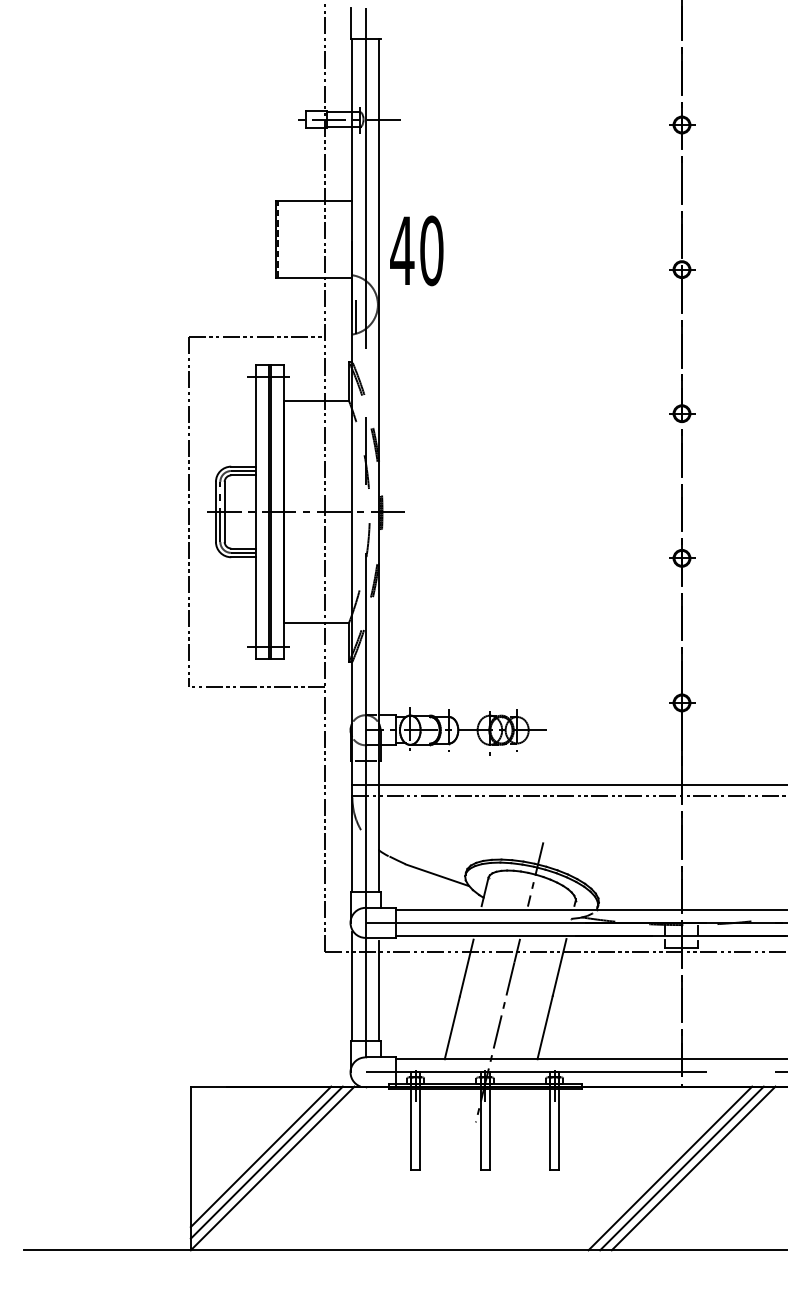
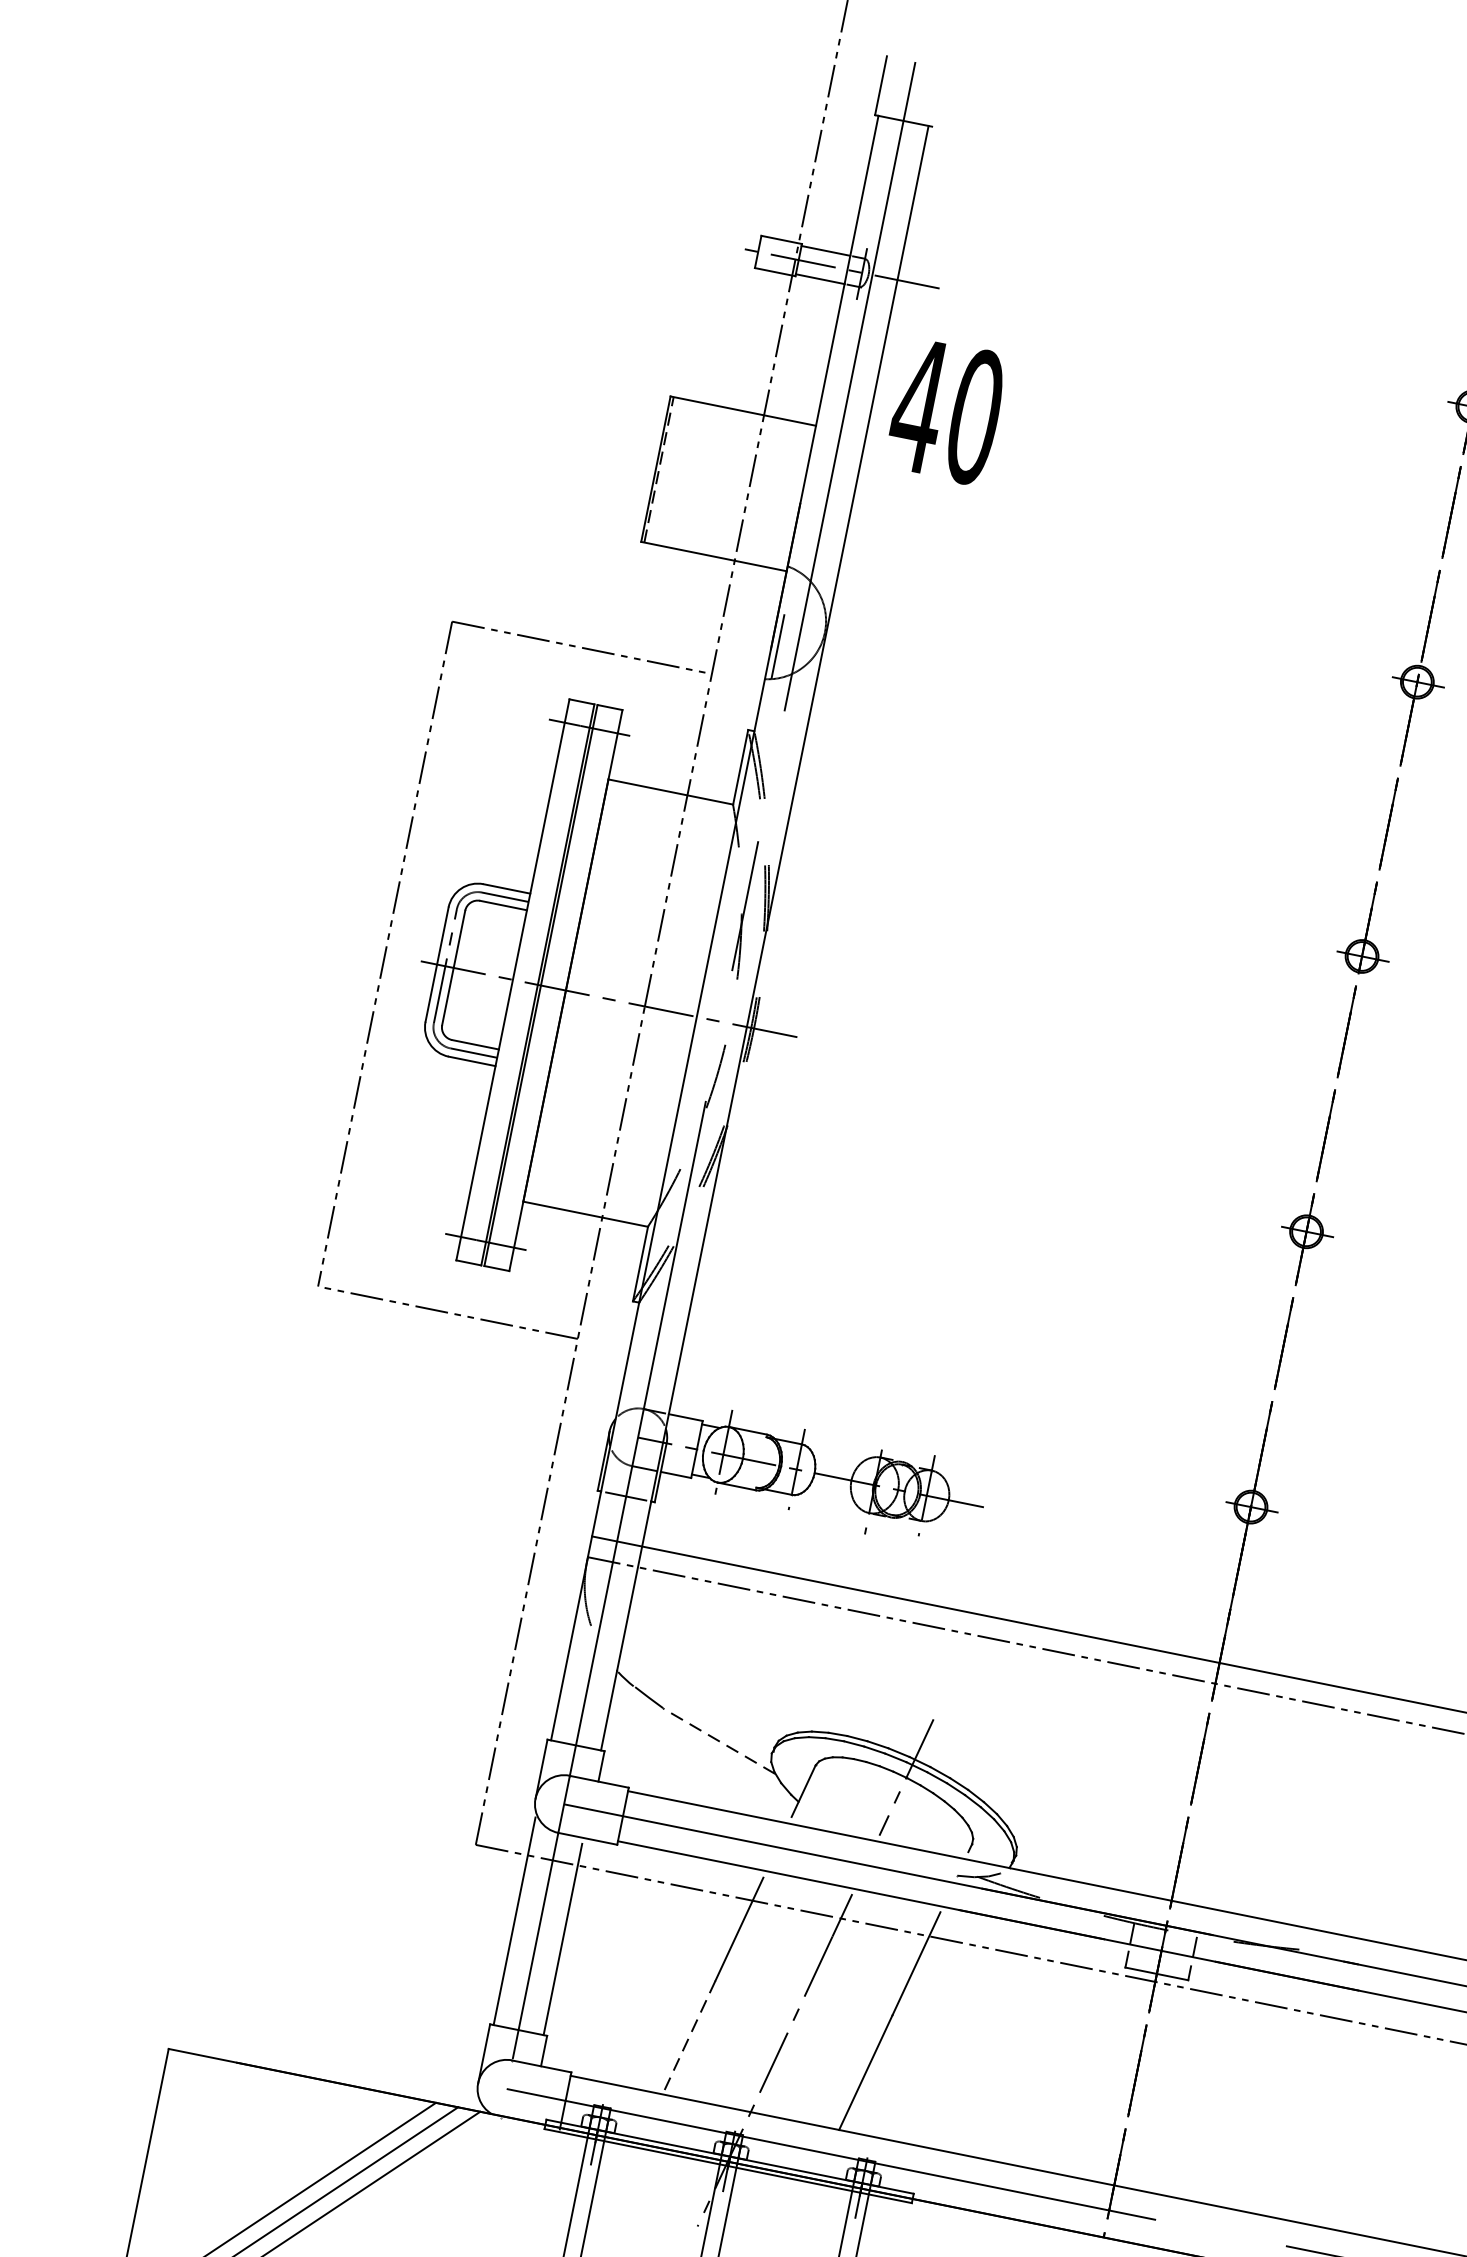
text: (416, 250) -> (946, 410), moved
line: (436, 875) -> (717, 1741), solid -> dashed
line: (452, 1028) -> (689, 2038), solid -> dashed

